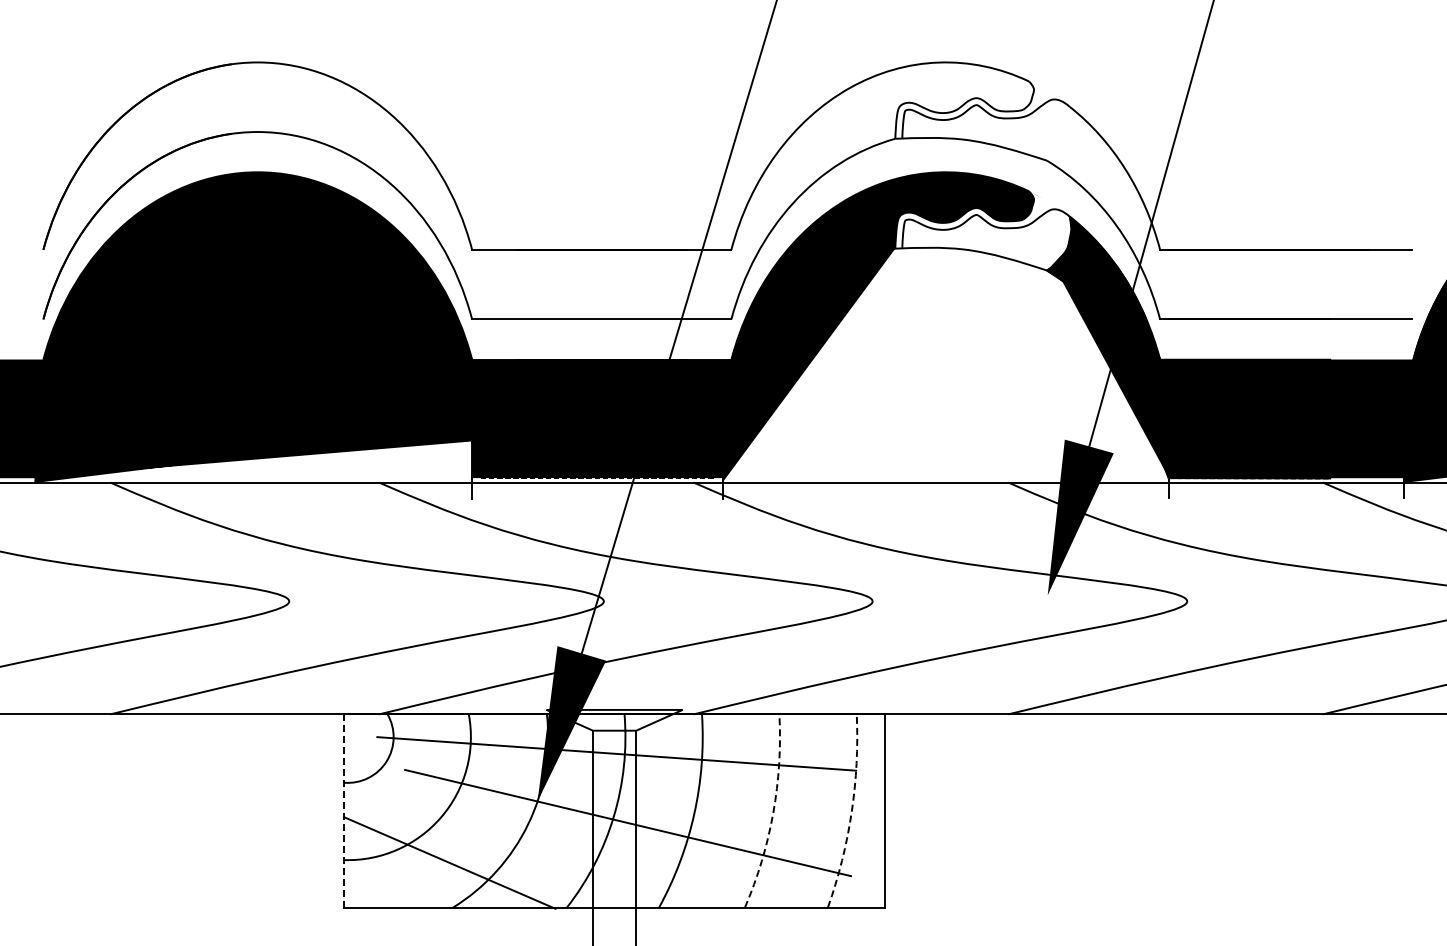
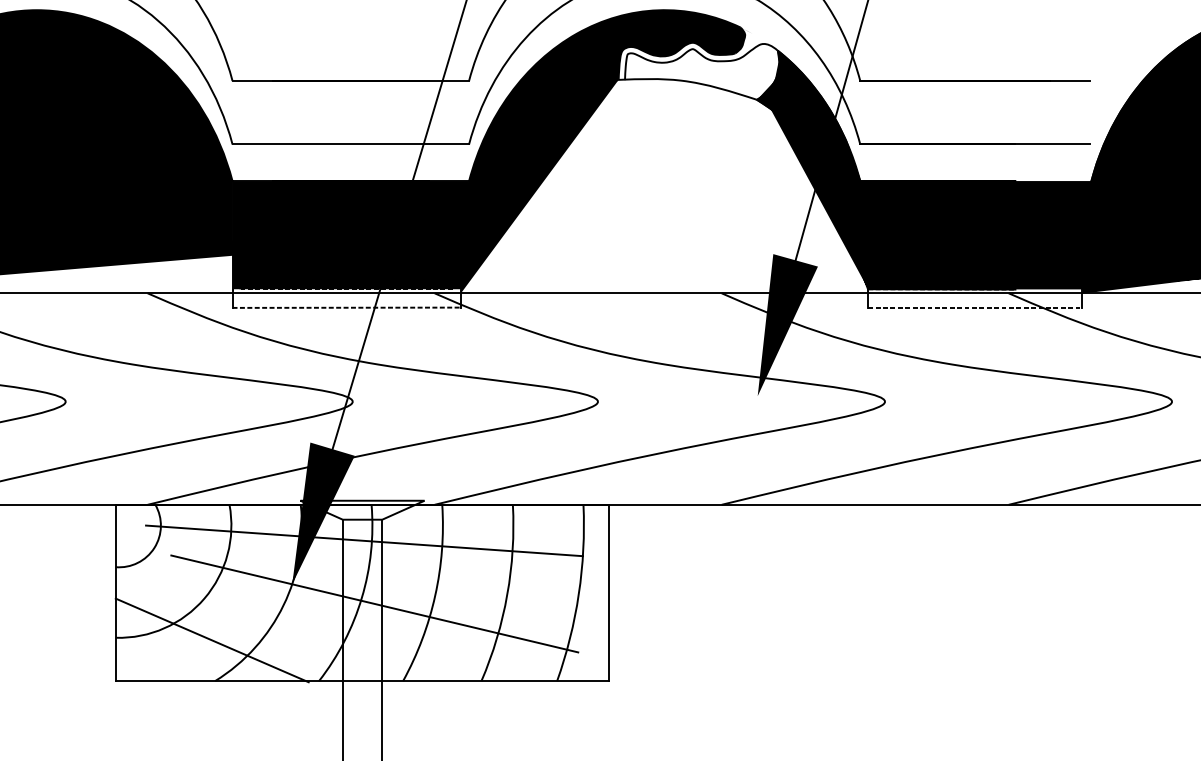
line: (597, 498) -> (346, 307), added
line: (1285, 498) -> (974, 307), added
line: (344, 810) -> (116, 592), dashed -> solid
arc: (773, 812) -> (507, 594), dashed -> solid
arc: (851, 812) -> (578, 594), dashed -> solid

